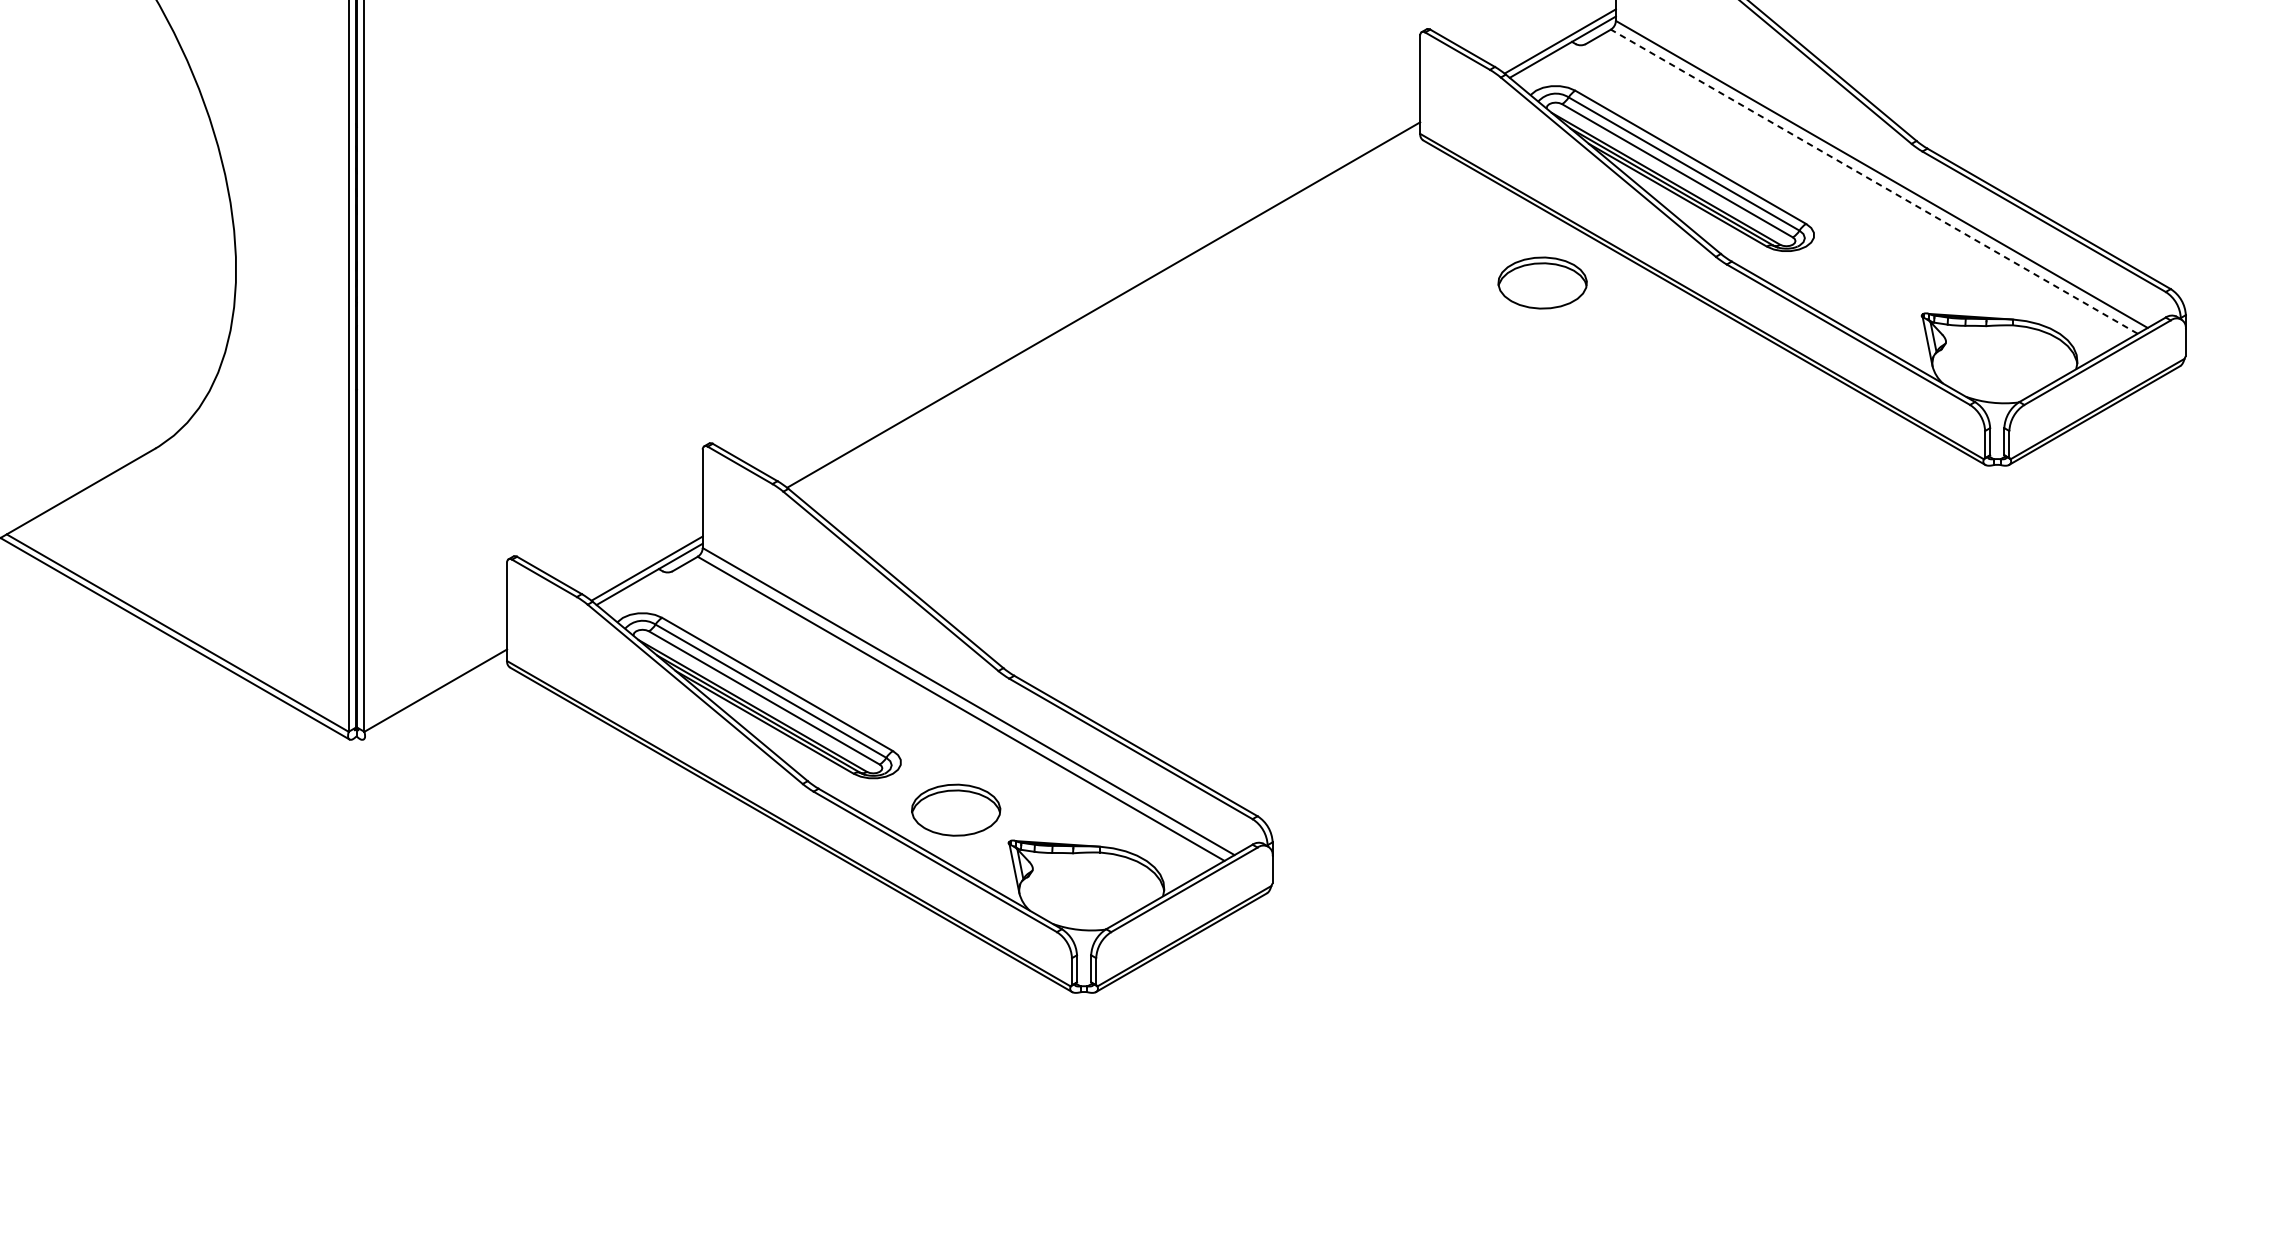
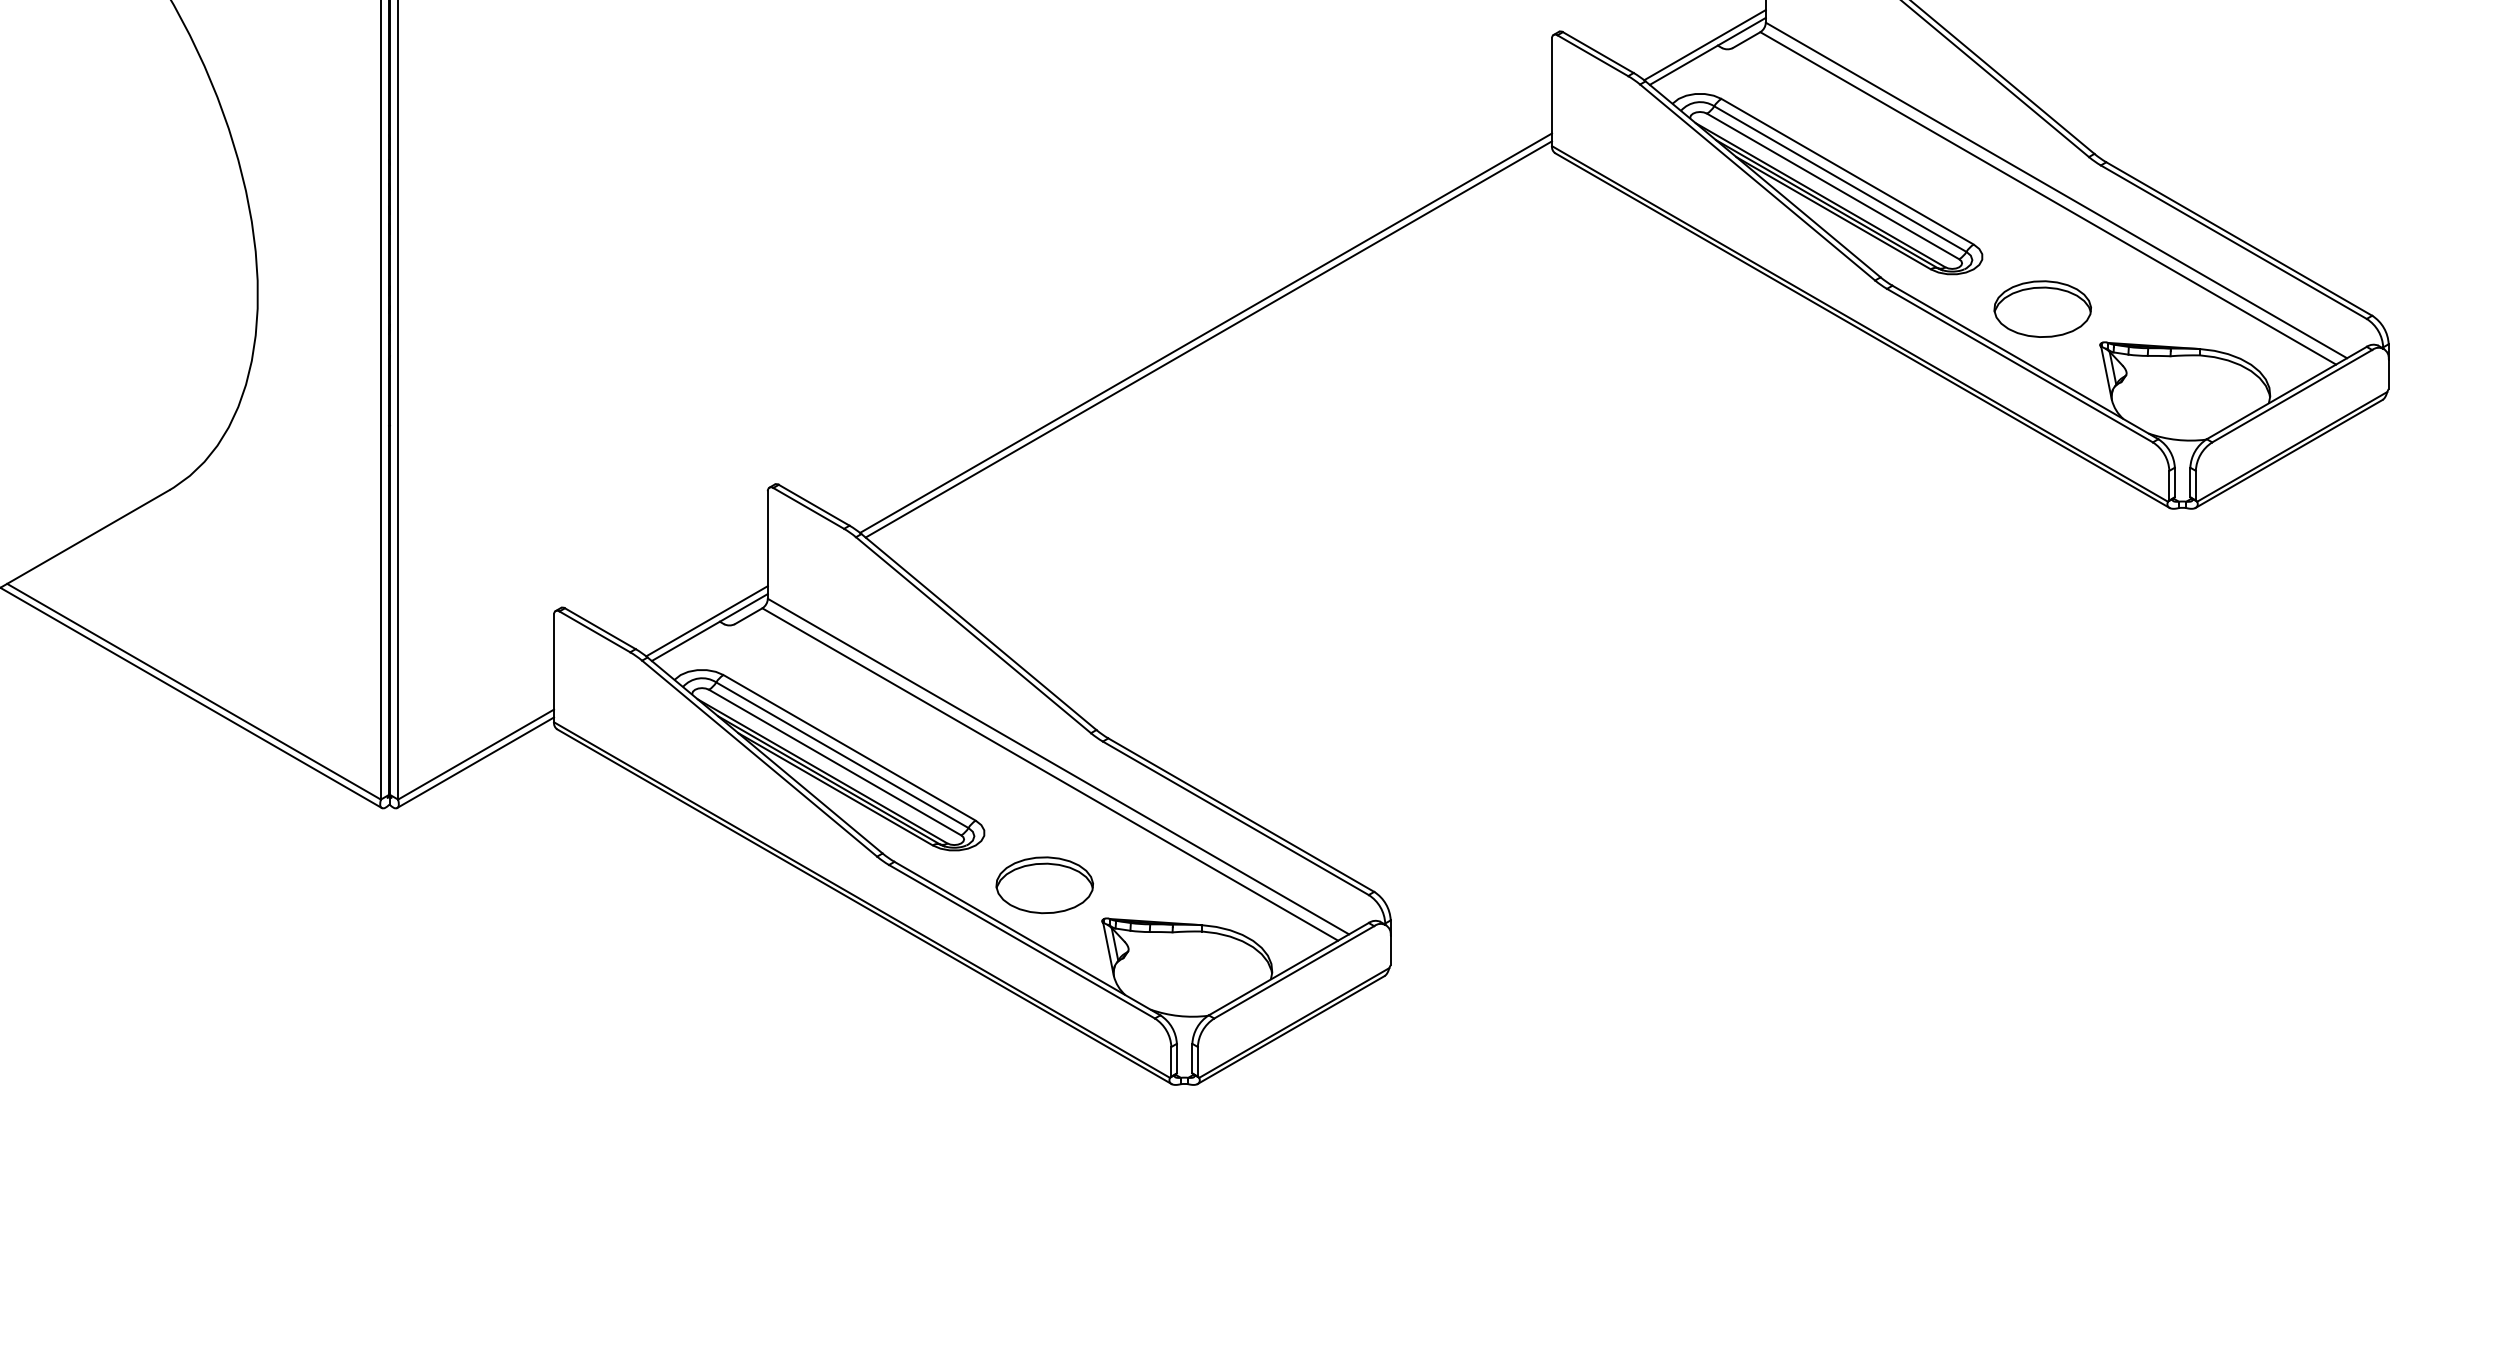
line: (1873, 181) -> (2047, 198), dashed -> solid
part: (1542, 282) -> (2042, 308), moved
line: (1105, 310) -> (1208, 339), added
line: (435, 697) -> (475, 762), added

